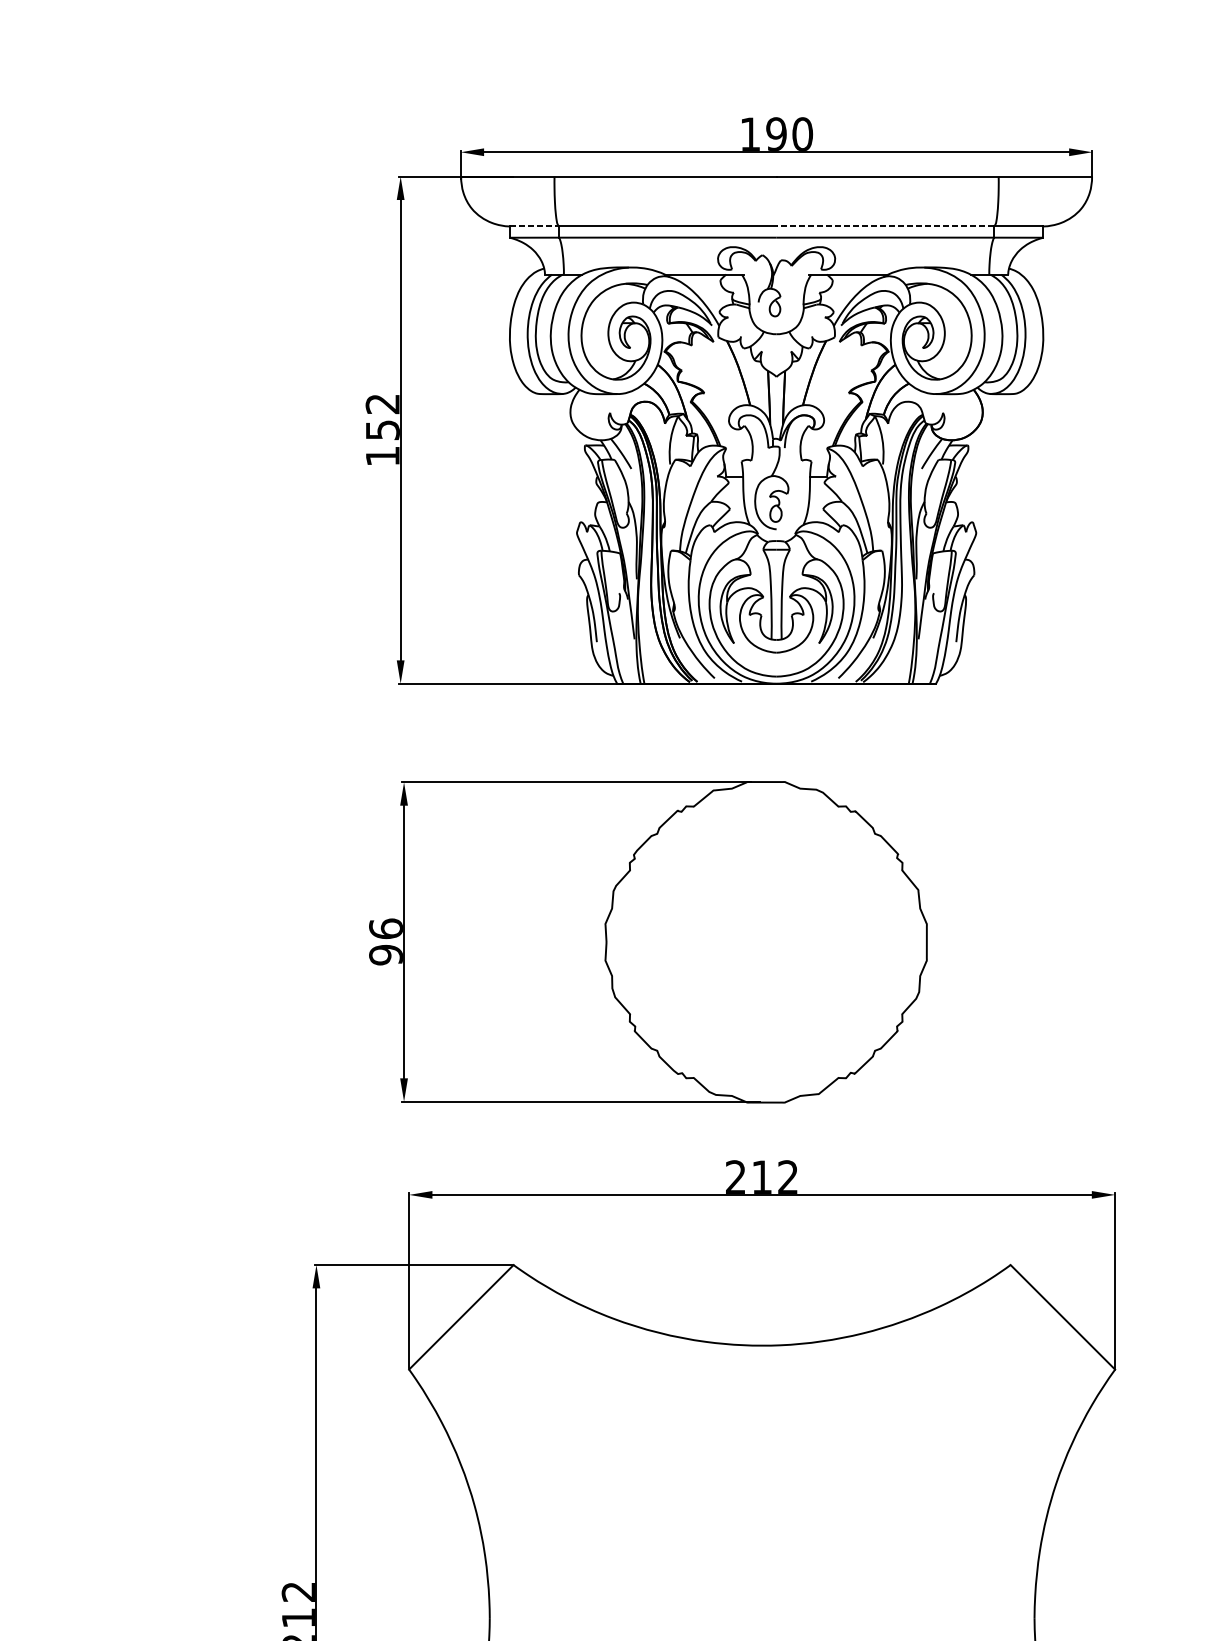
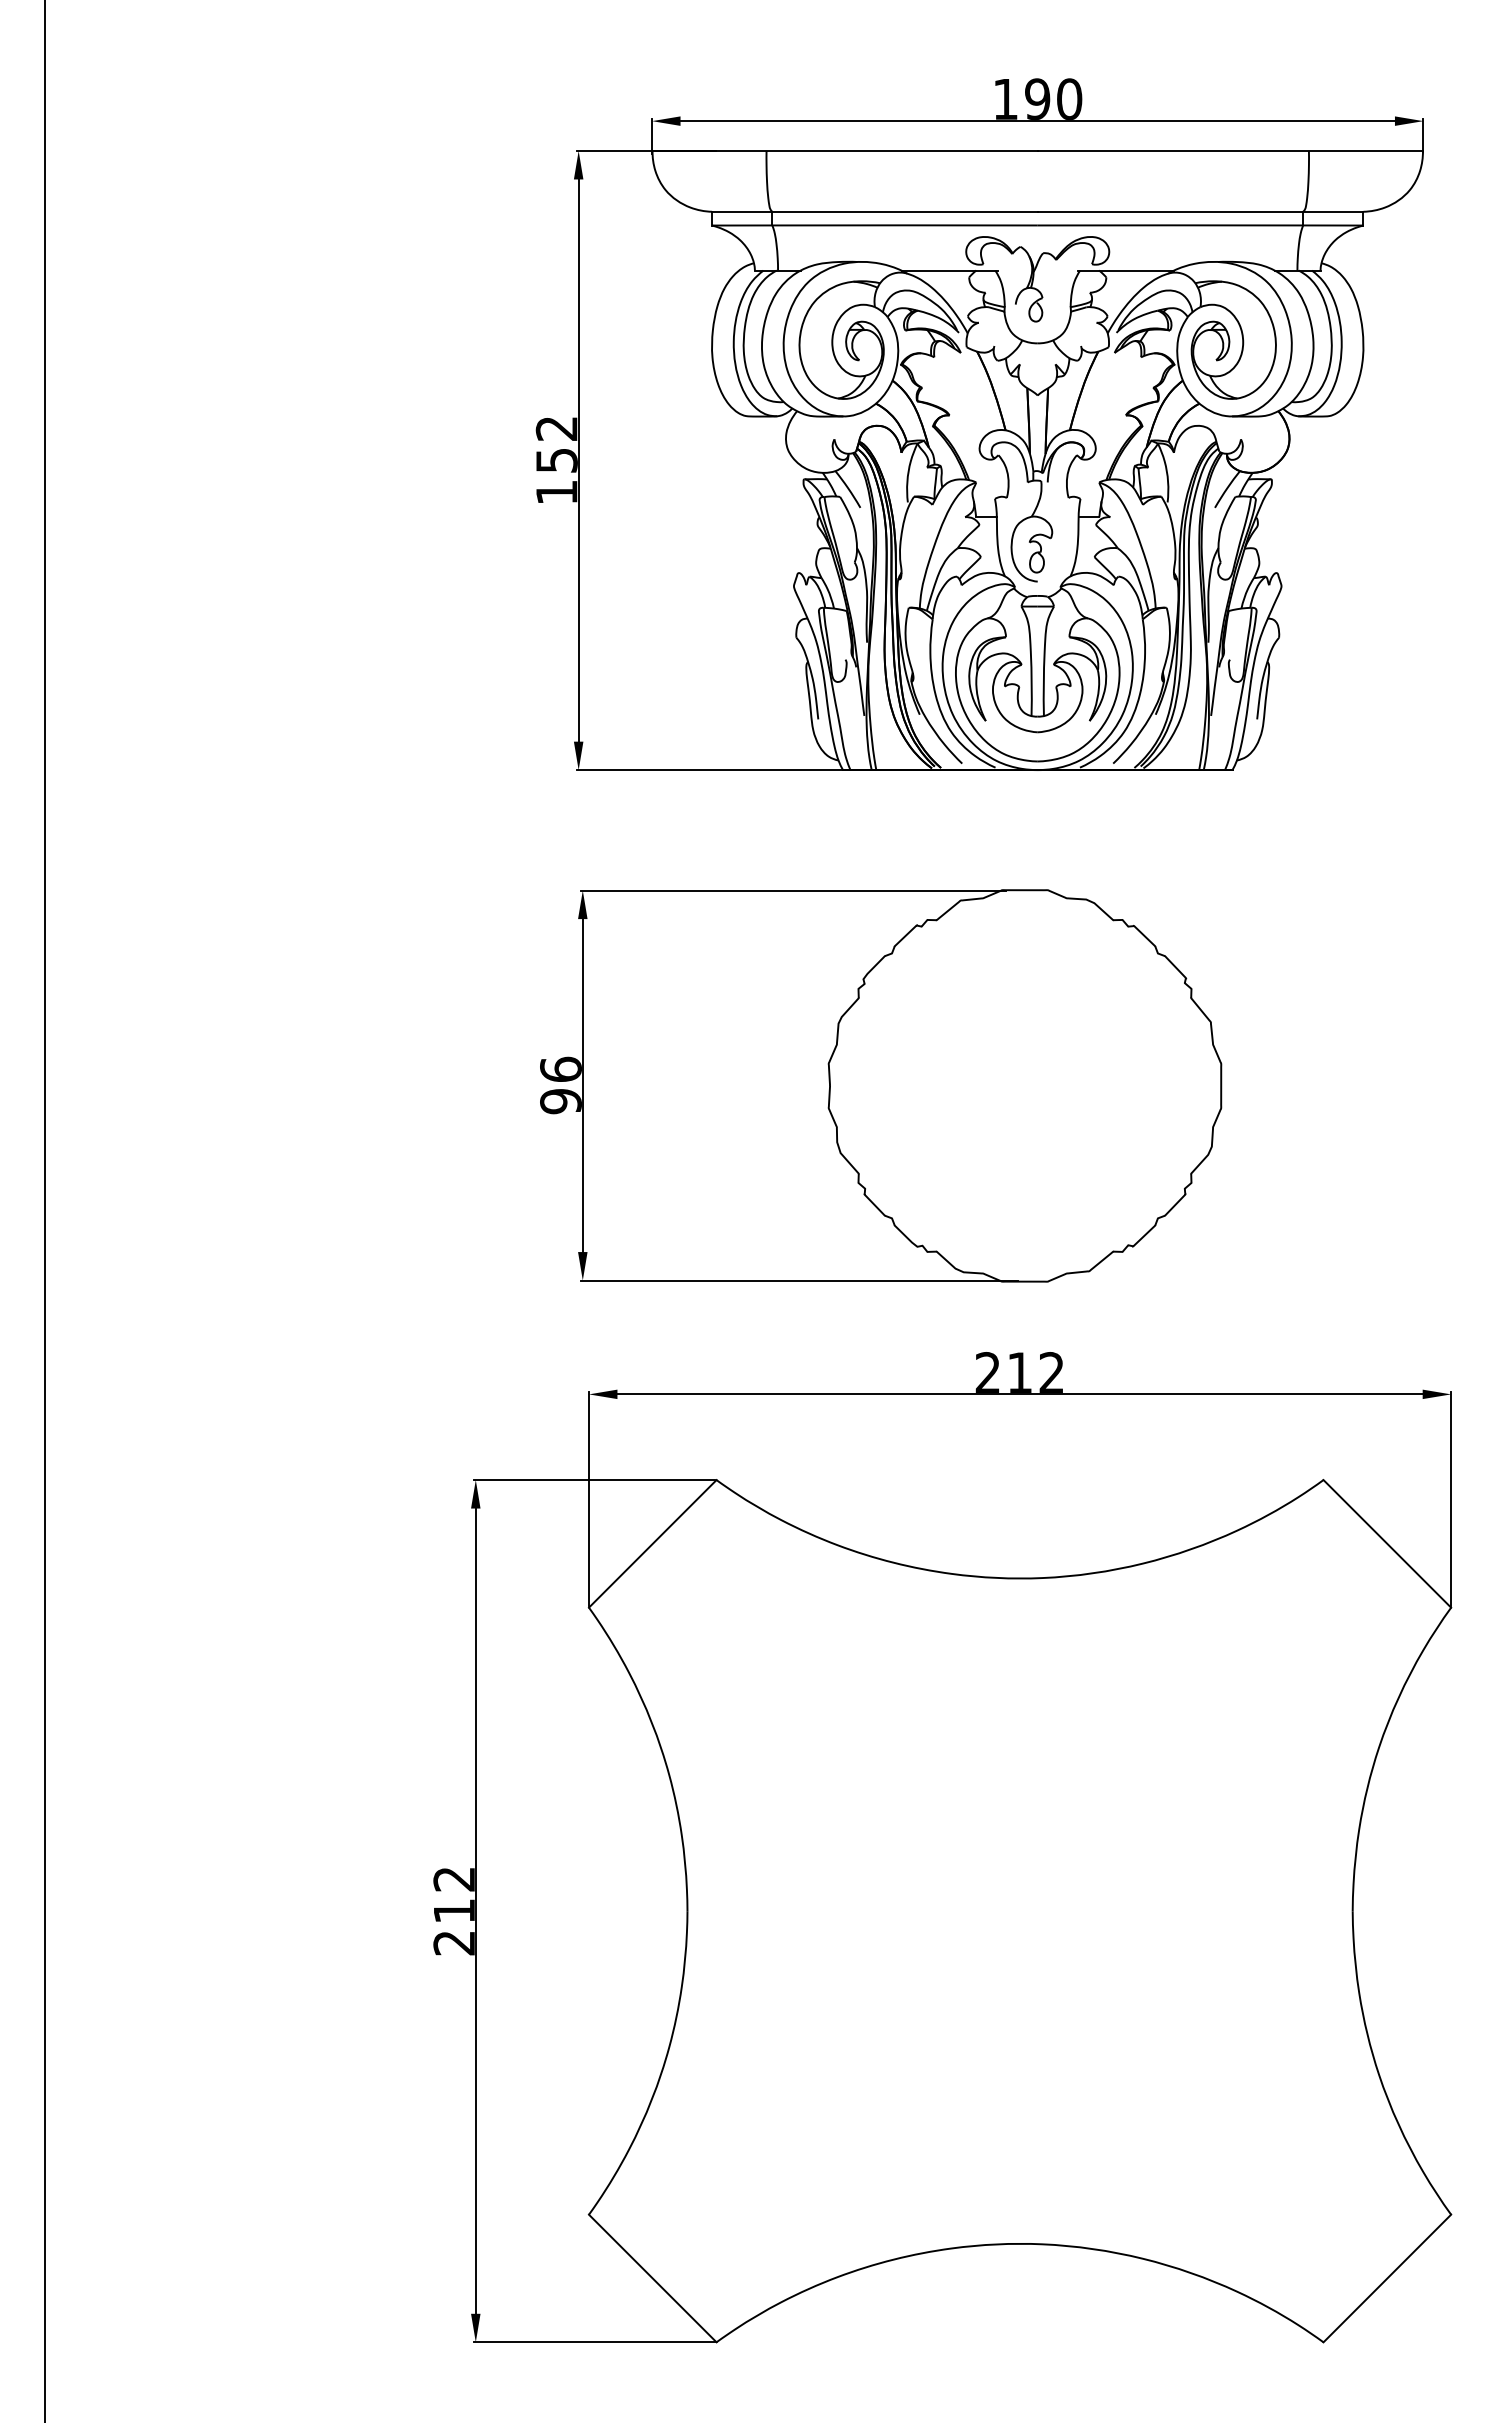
line: (534, 226) -> (742, 211), dashed -> solid
line: (885, 226) -> (1170, 211), dashed -> solid

